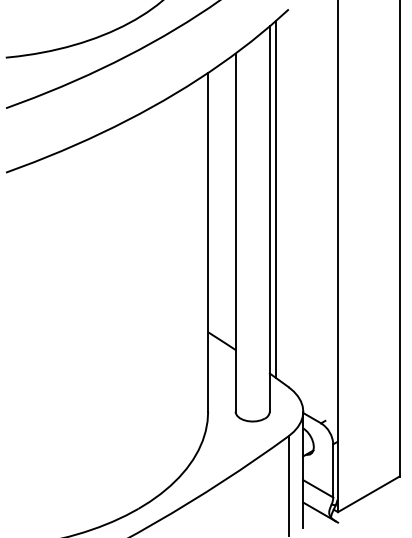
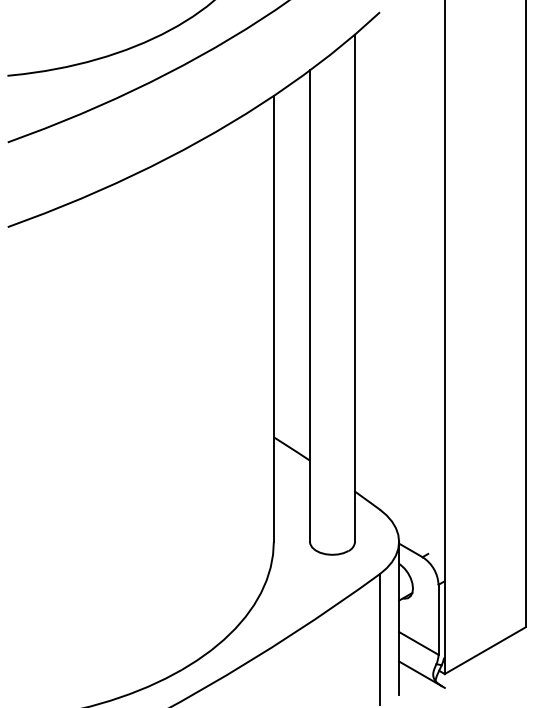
line: (276, 199) -> (363, 262), removed

